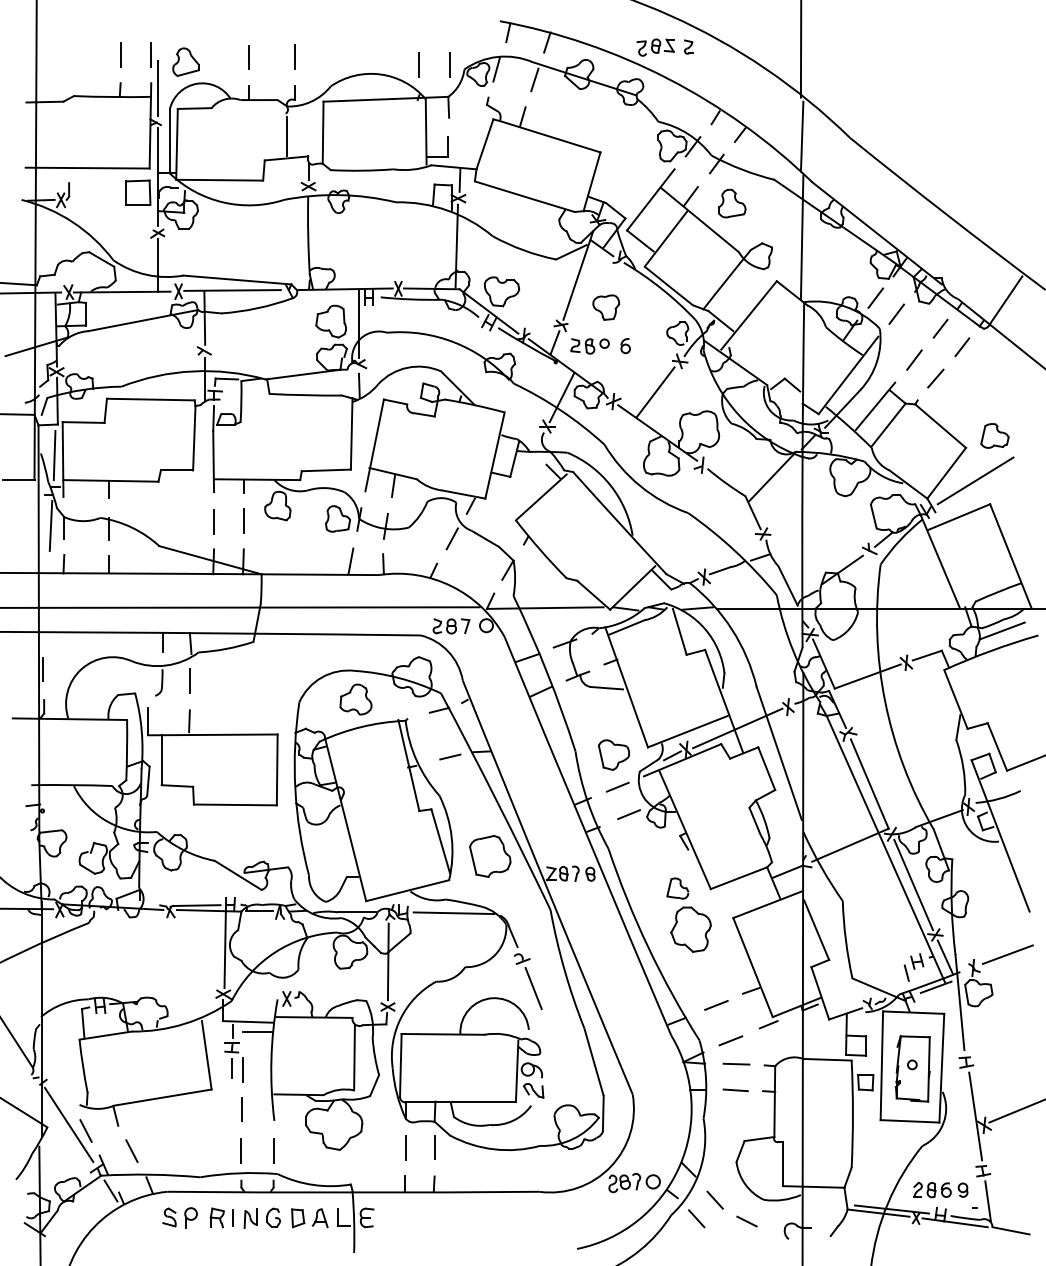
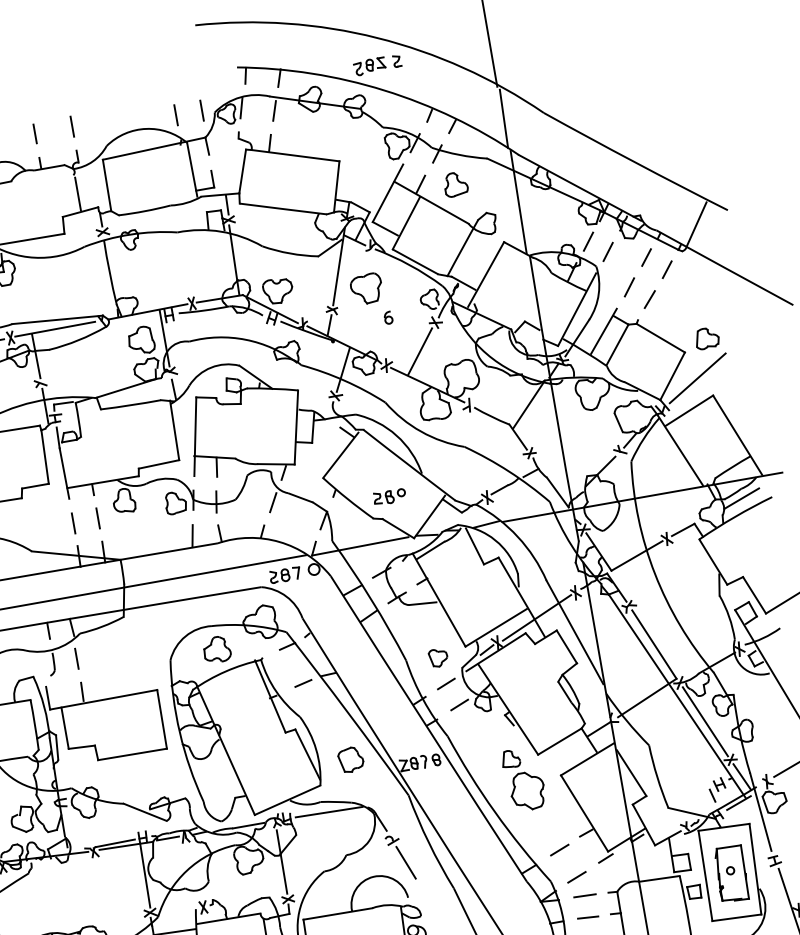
part: (606, 307) -> (367, 288), size x1.4
part: (589, 346) -> (389, 497), moved
part: (613, 754) -> (438, 657), size x0.7
part: (490, 856) -> (351, 759), size x0.7

